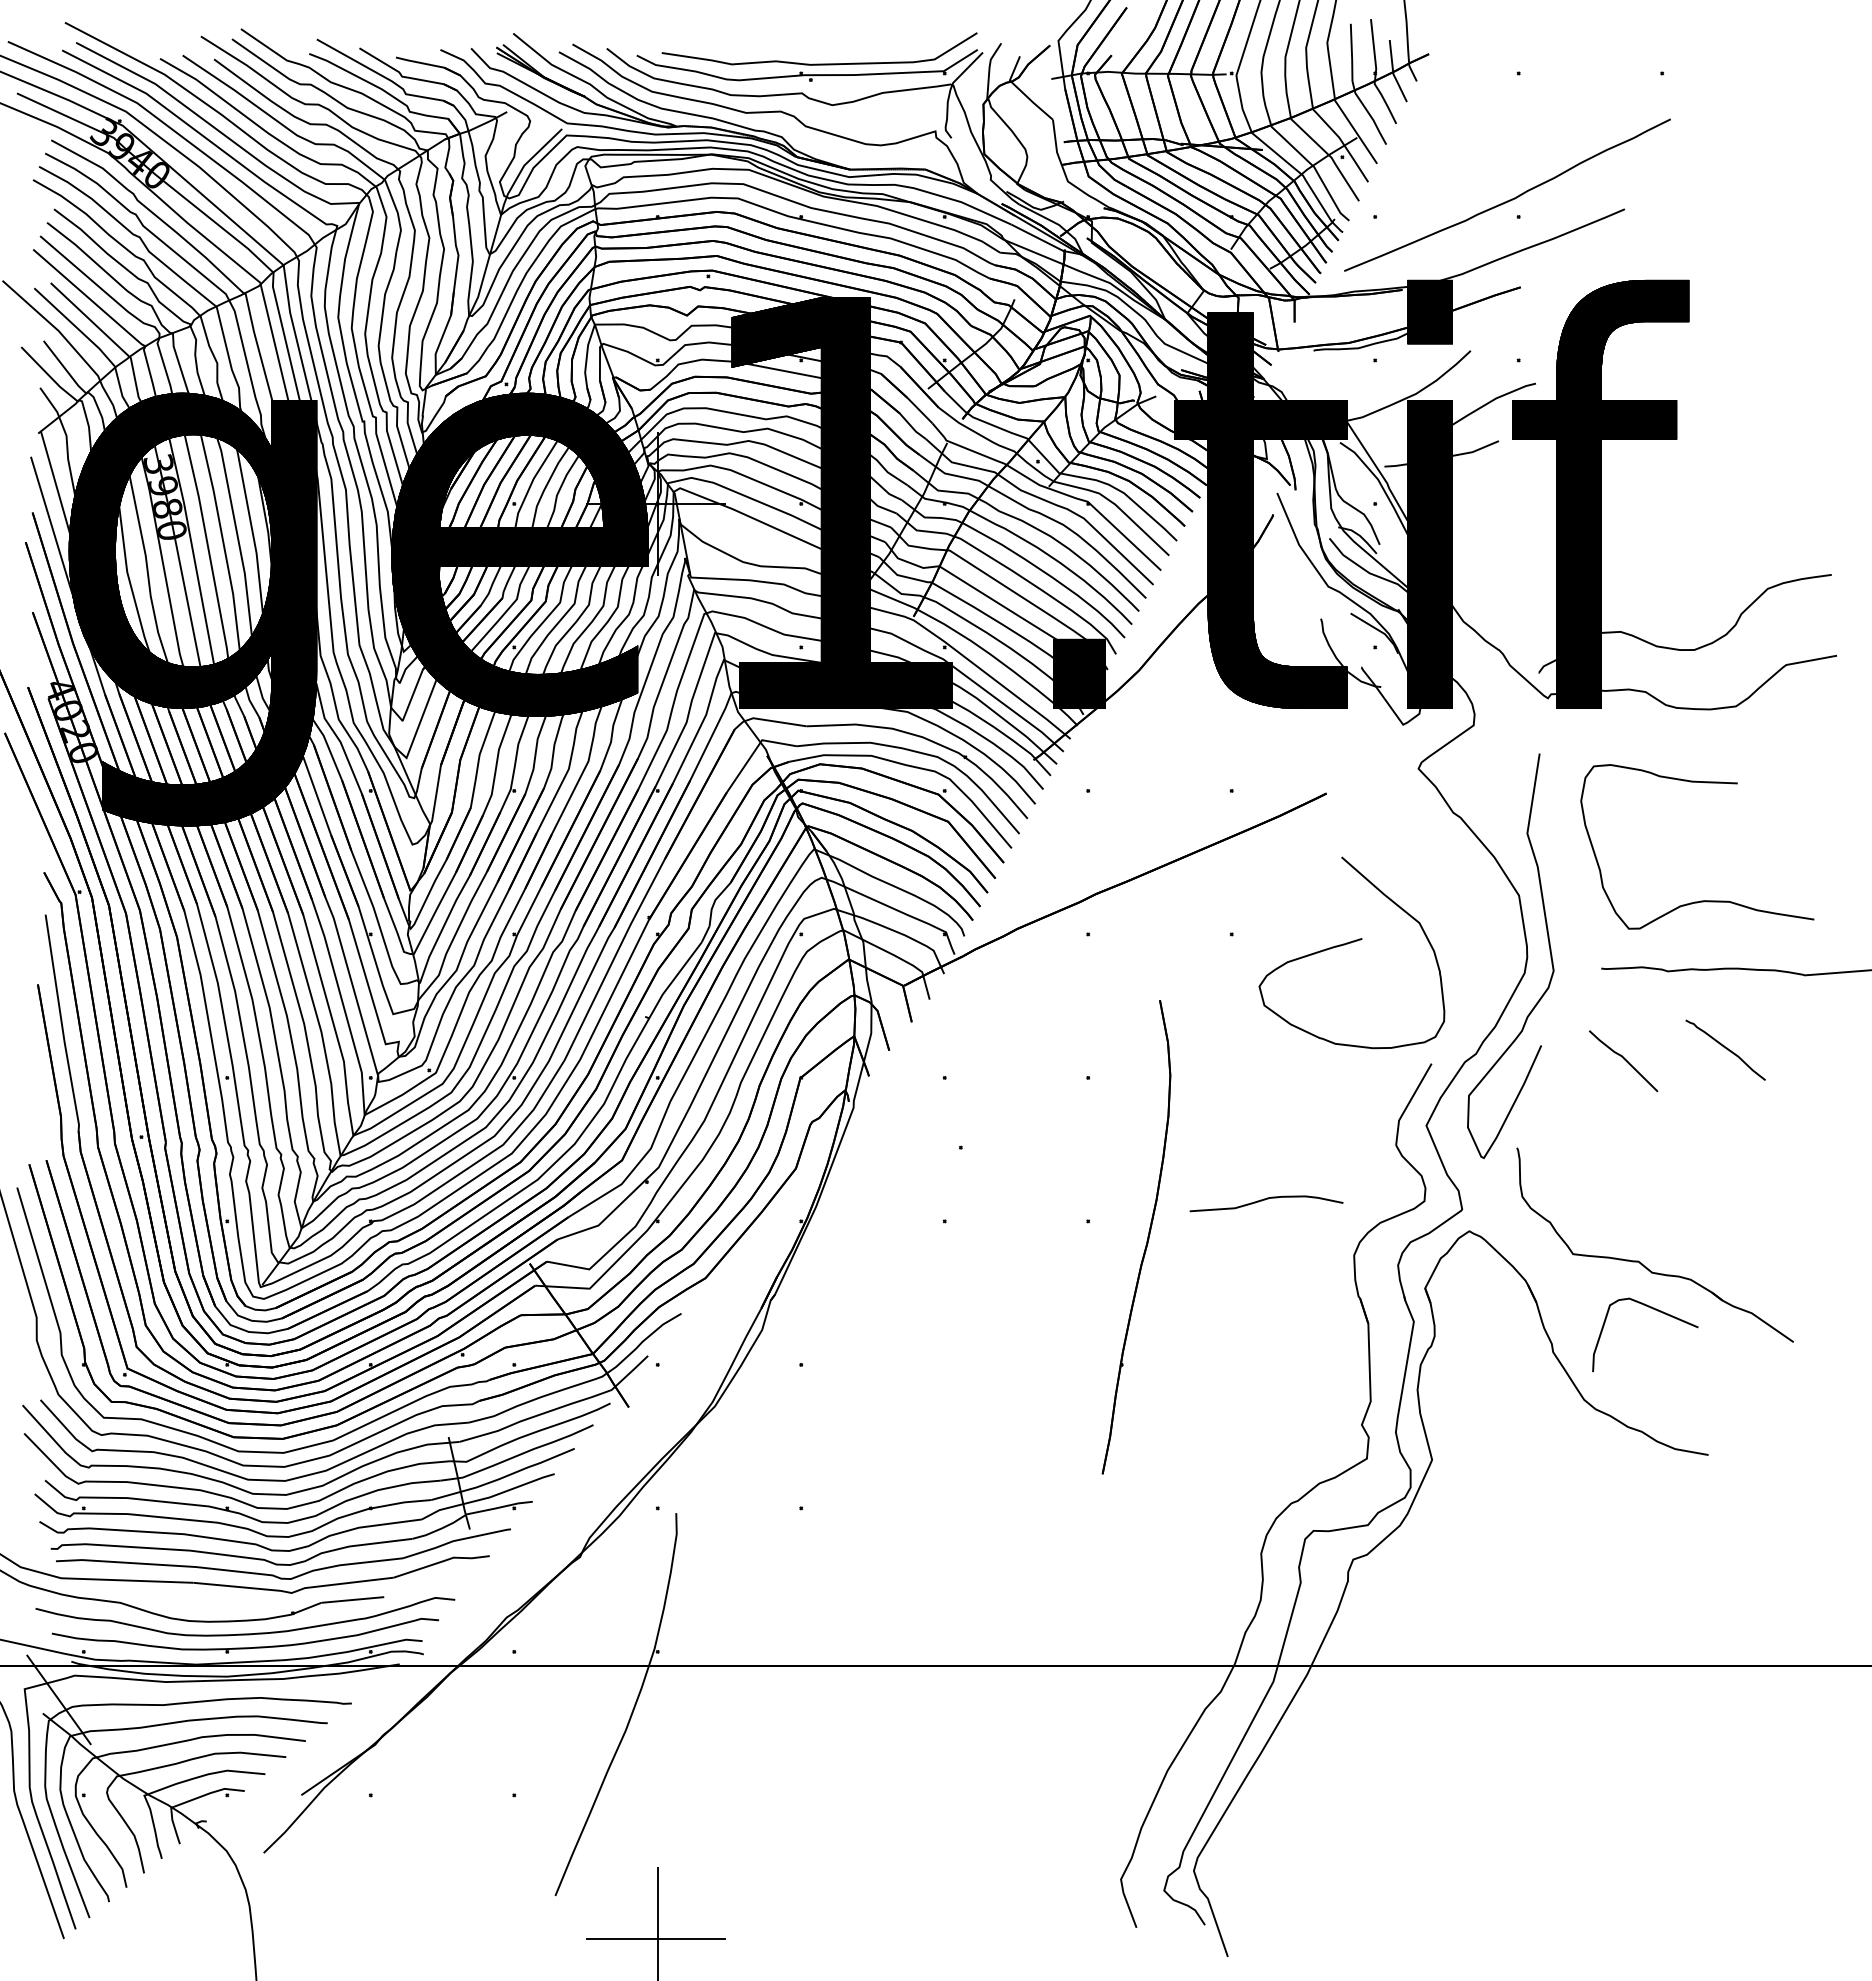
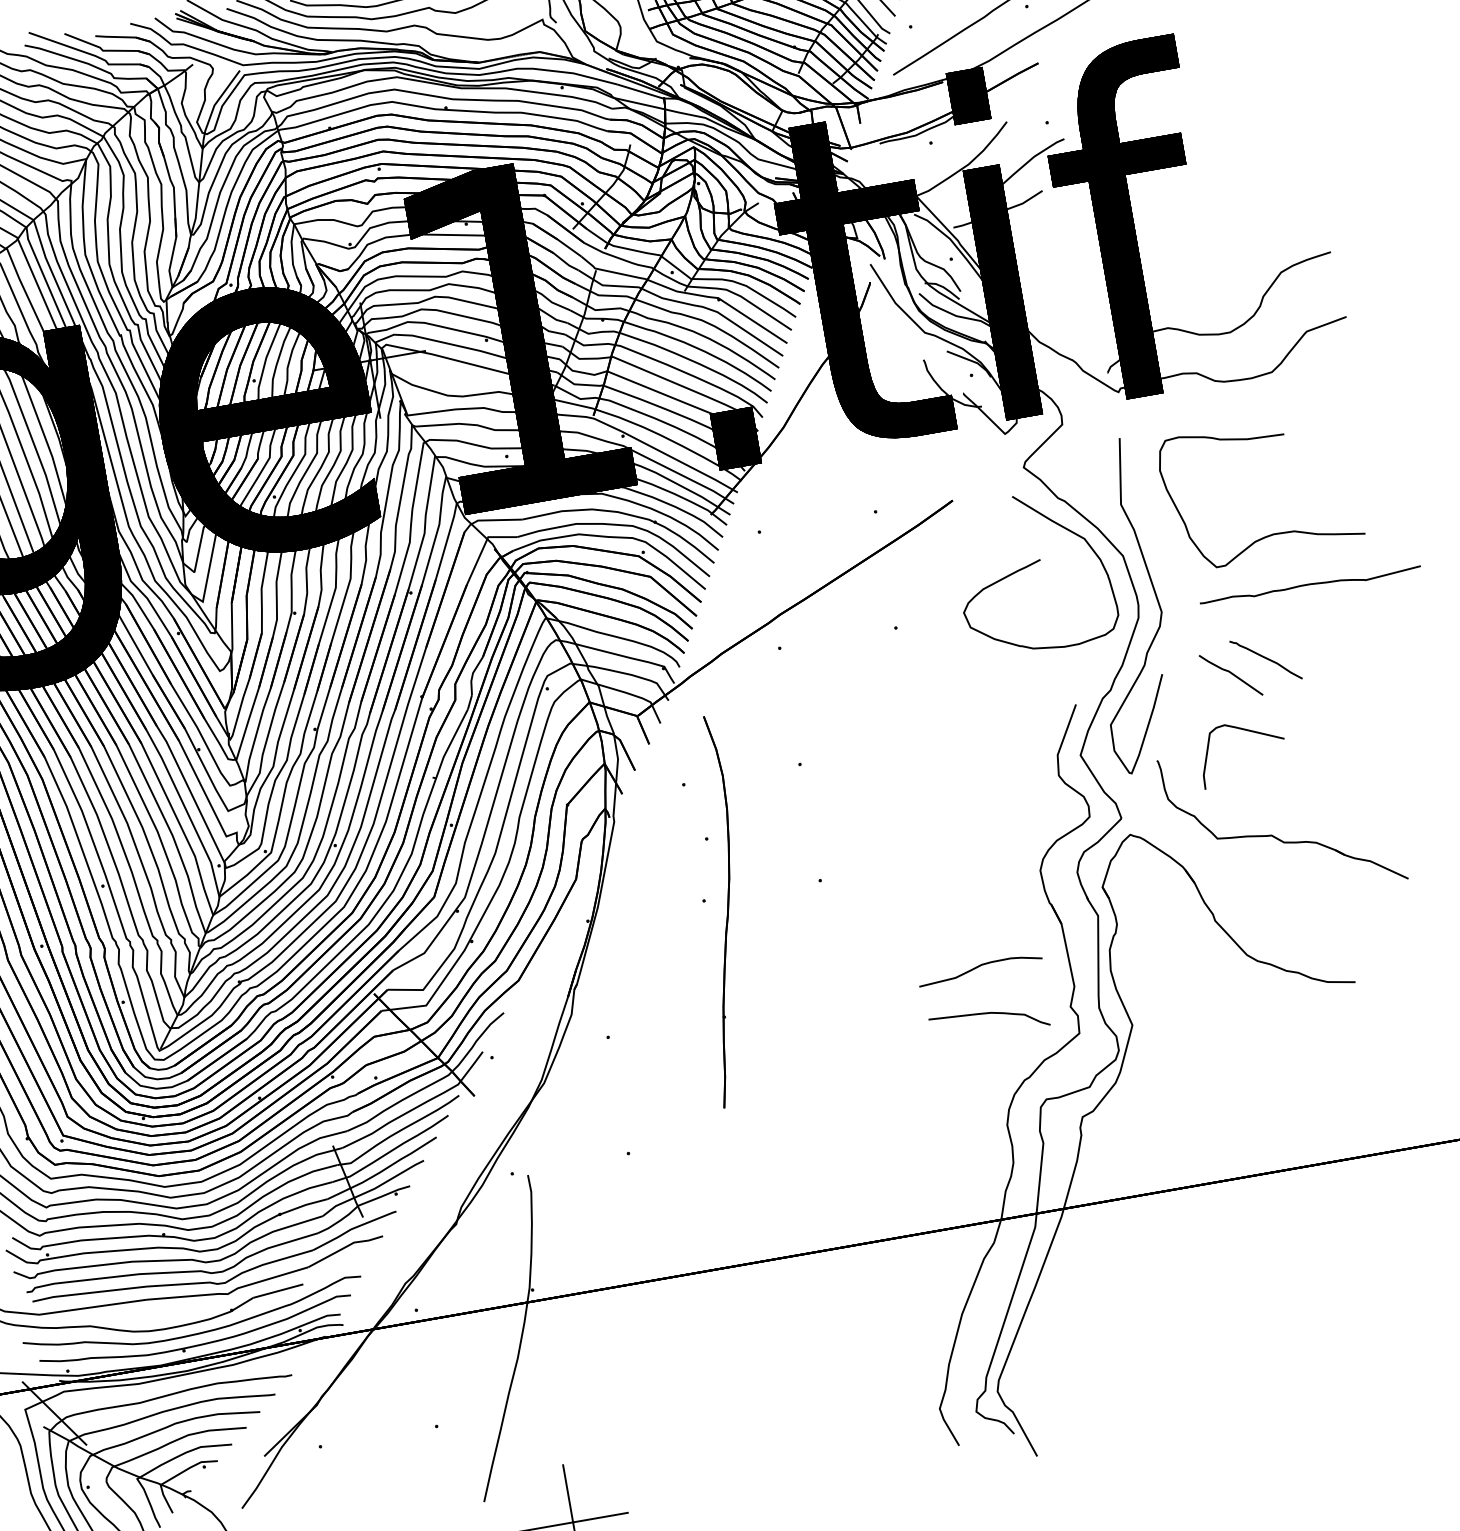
curve: (1347, 944) -> (1029, 566), moved
curve: (1725, 1048) -> (1265, 658), moved
curve: (1265, 1200) -> (979, 967), moved
part: (1146, 1240) -> (726, 912), moved
curve: (1657, 1311) -> (1249, 731), moved
curve: (1261, 1416) -> (988, 1014), added

